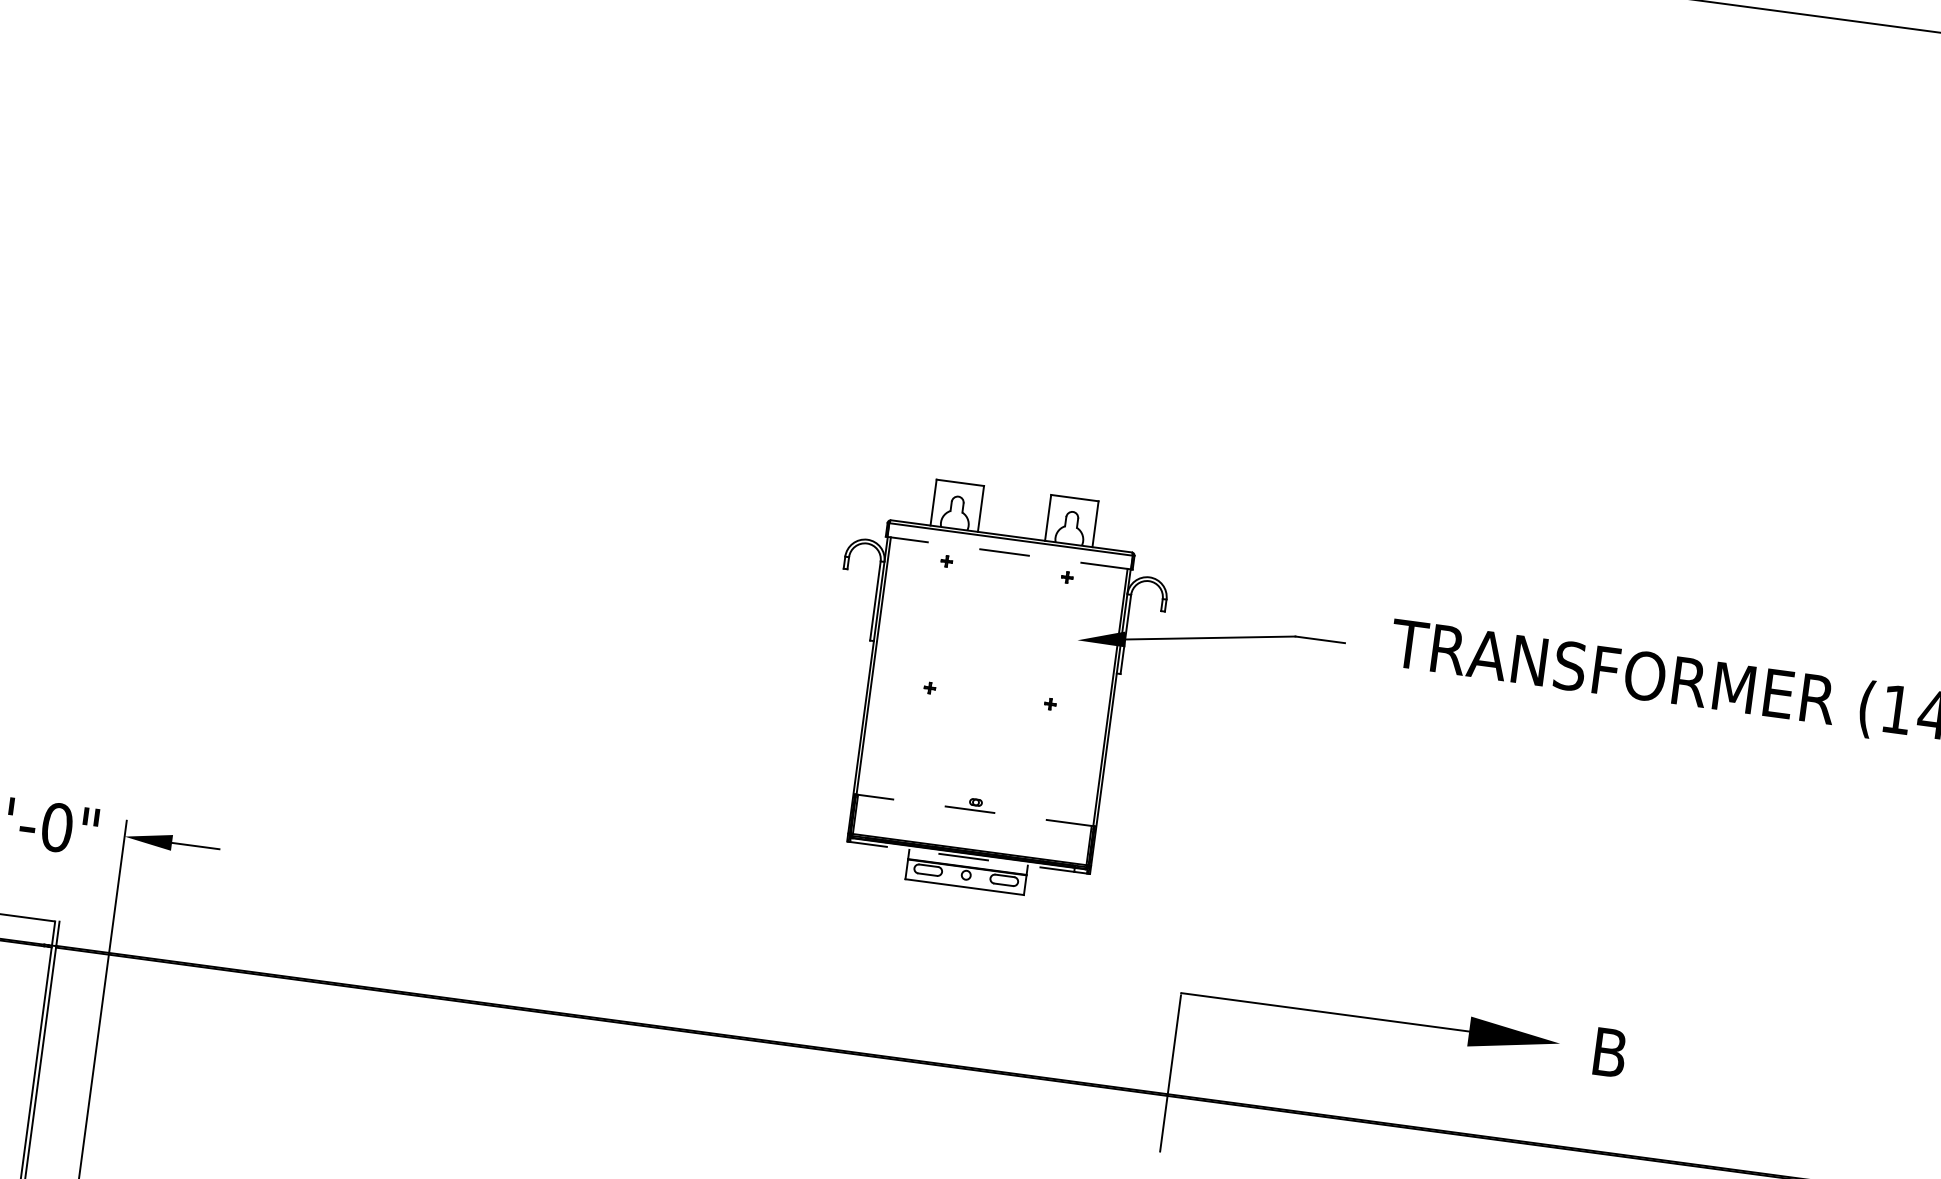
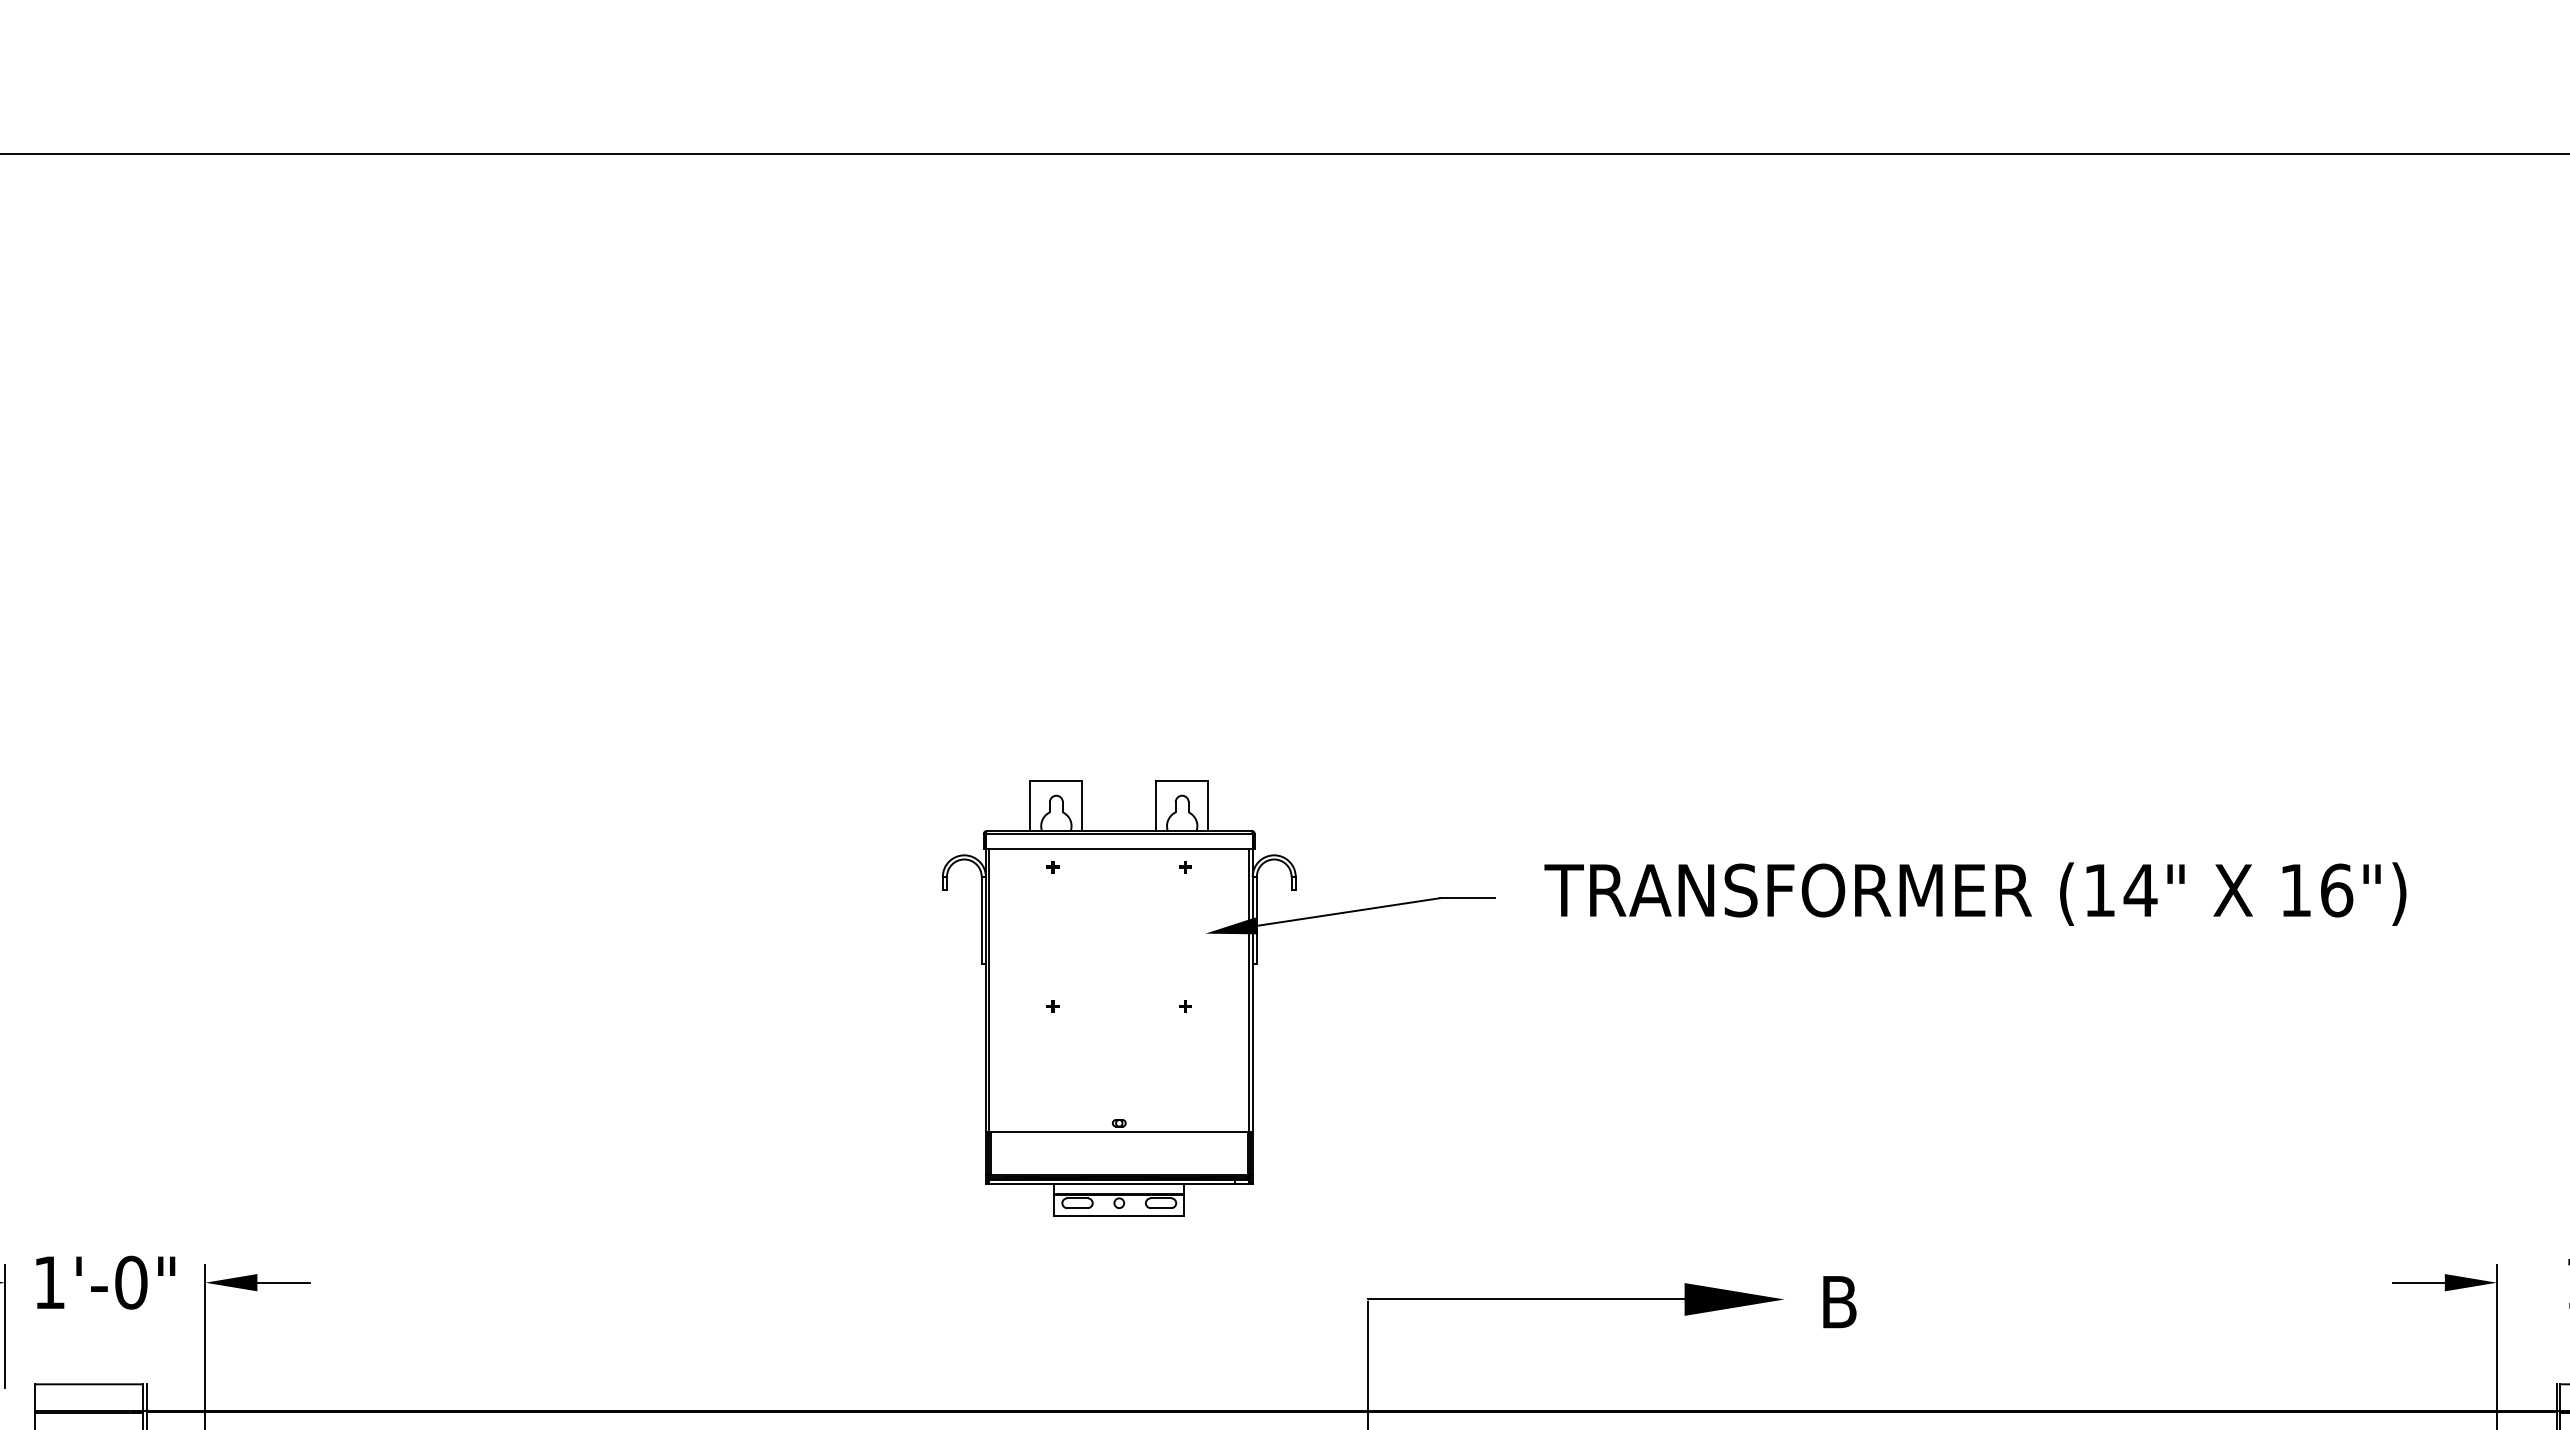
line: (1009, 553) -> (1119, 849), dashed -> solid
line: (974, 809) -> (1118, 1131), dashed -> solid
line: (967, 858) -> (1118, 1184), dashed -> solid

